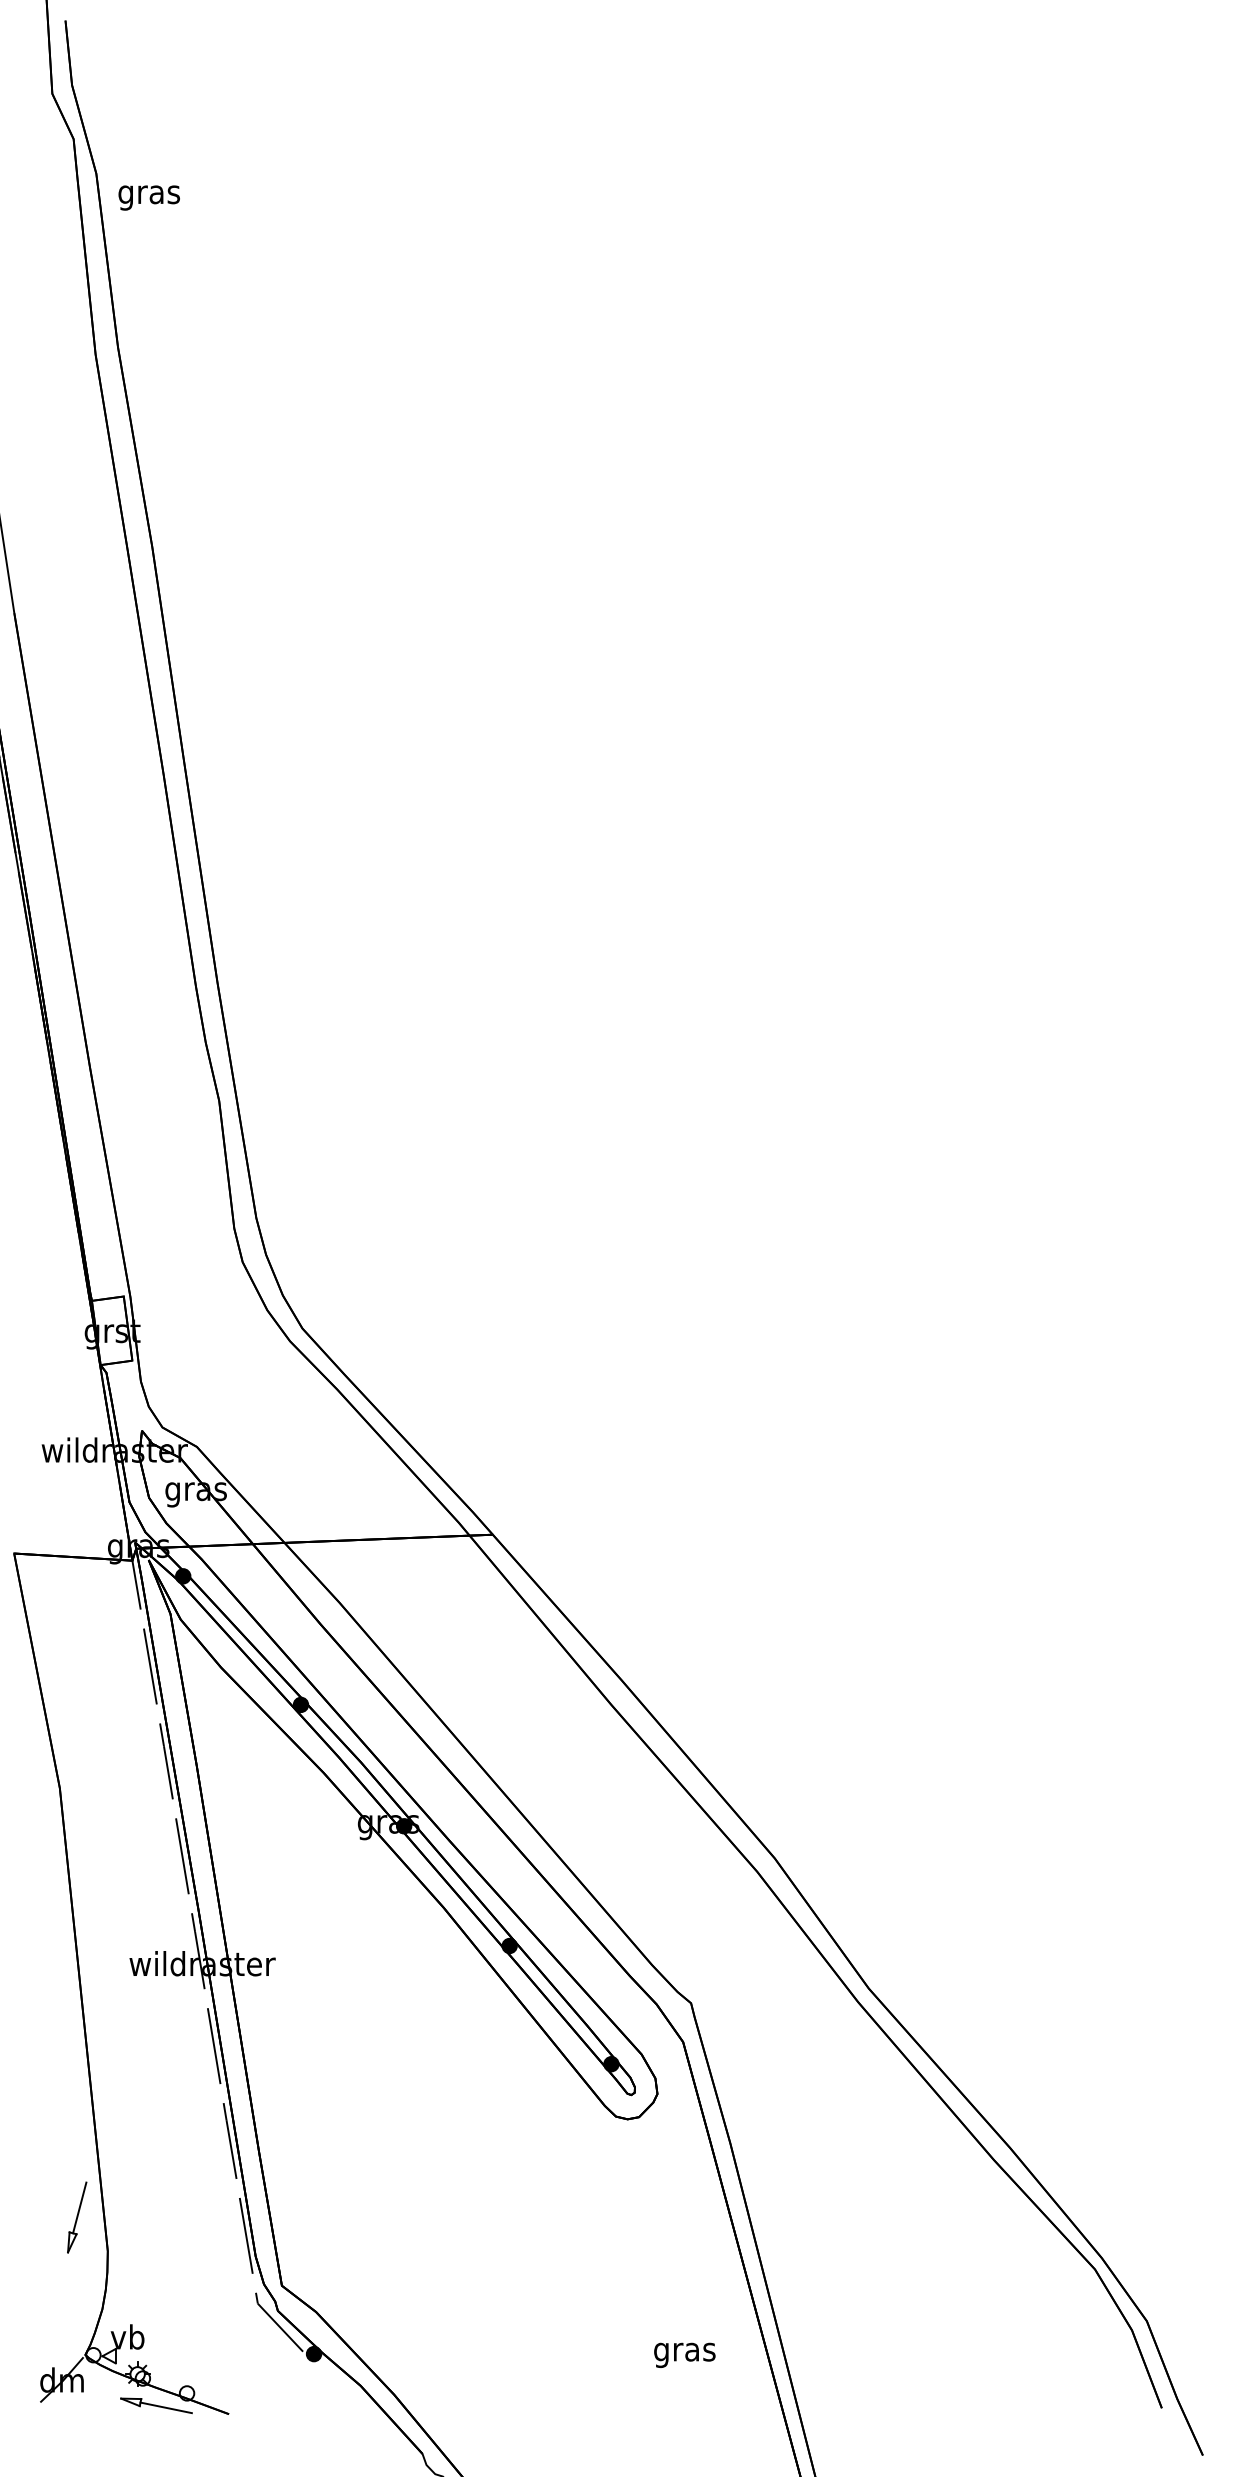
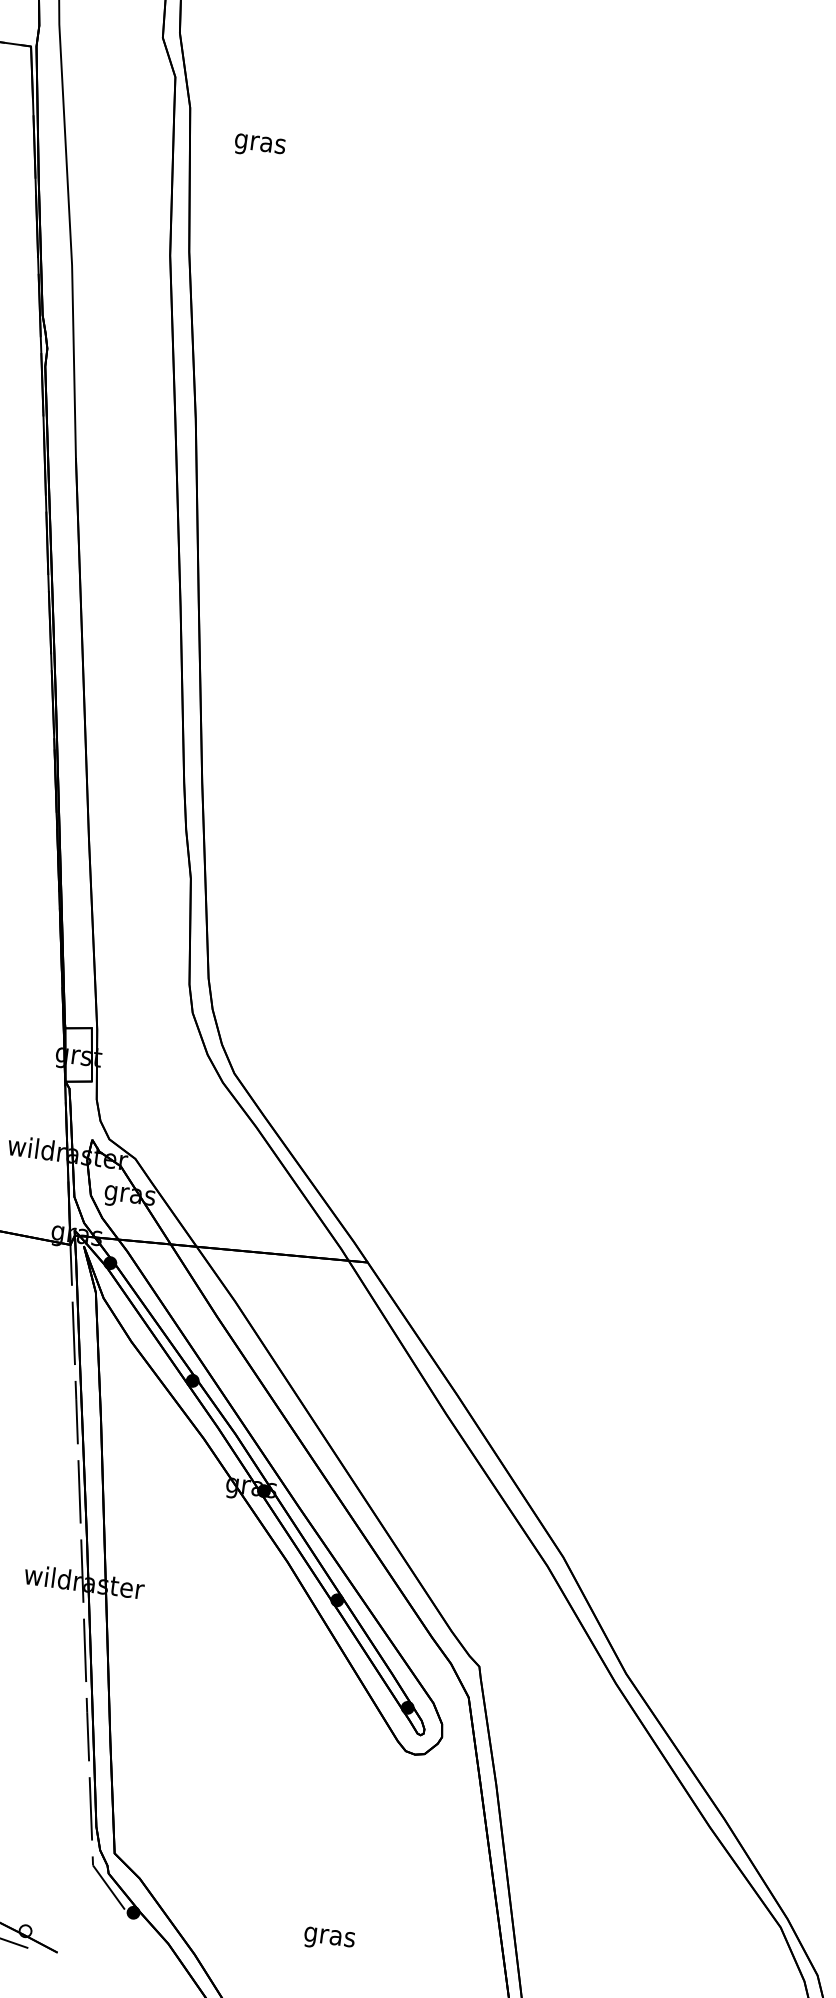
text: (148, 197) -> (259, 145), moved
text: (684, 2354) -> (329, 1938), moved

